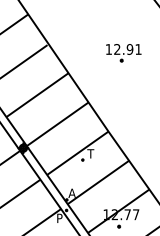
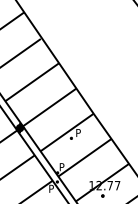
part: (123, 53) -> (106, 46), removed
text: (90, 153) -> (78, 132), T -> P
text: (71, 192) -> (61, 166), A -> P

